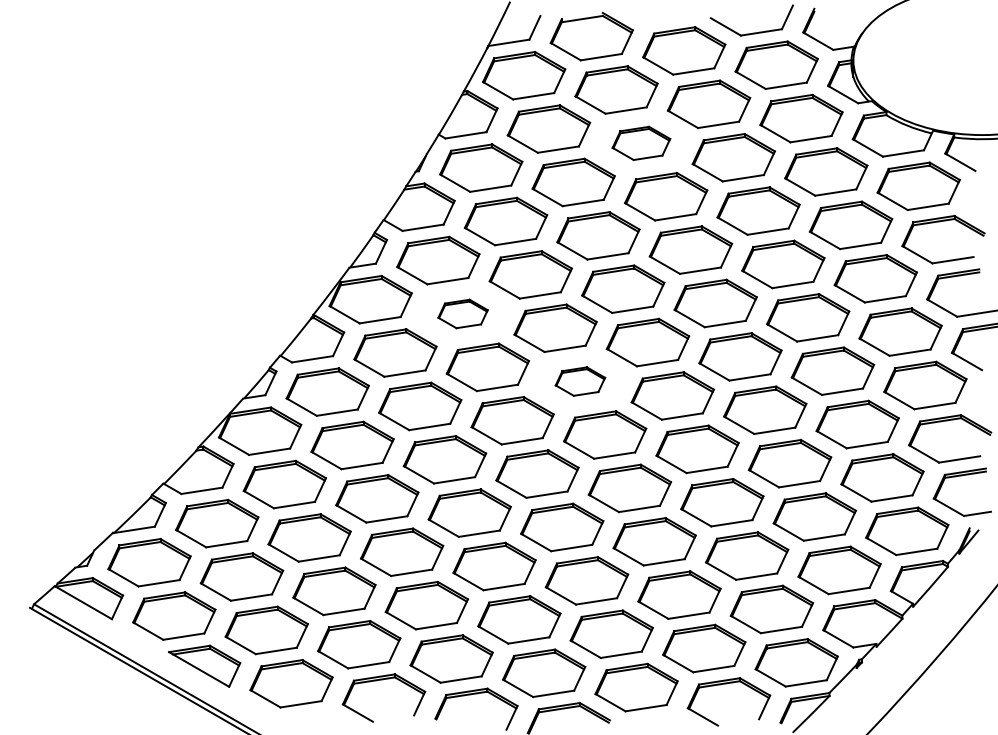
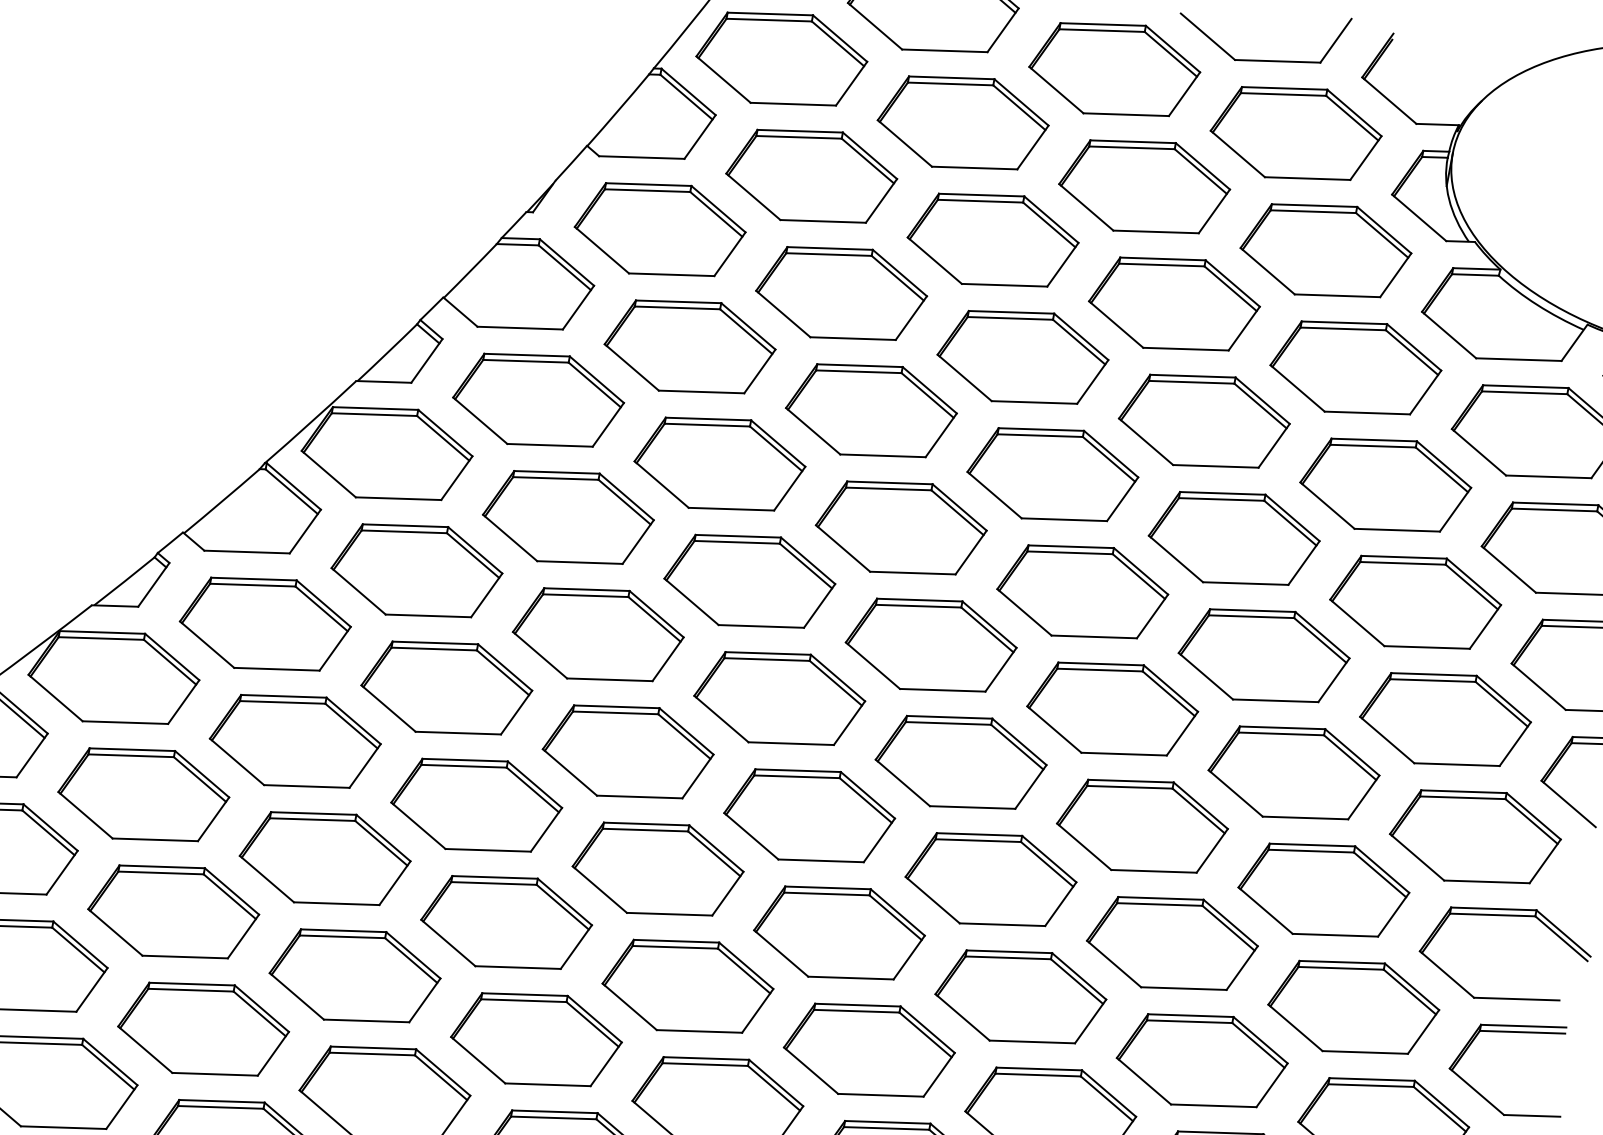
part: (641, 143) -> (993, 240), size x1.43
part: (462, 313) -> (567, 516), size x1.67
part: (580, 381) -> (780, 698), size x1.67

